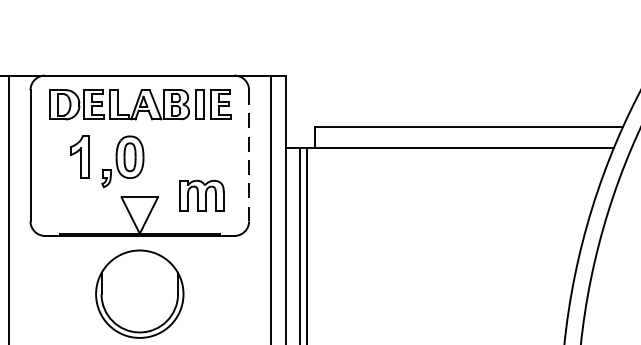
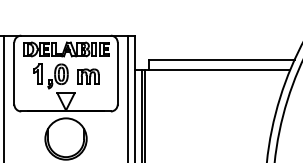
line: (248, 155) -> (117, 73), dashed -> solid
part: (202, 195) -> (88, 76), moved

